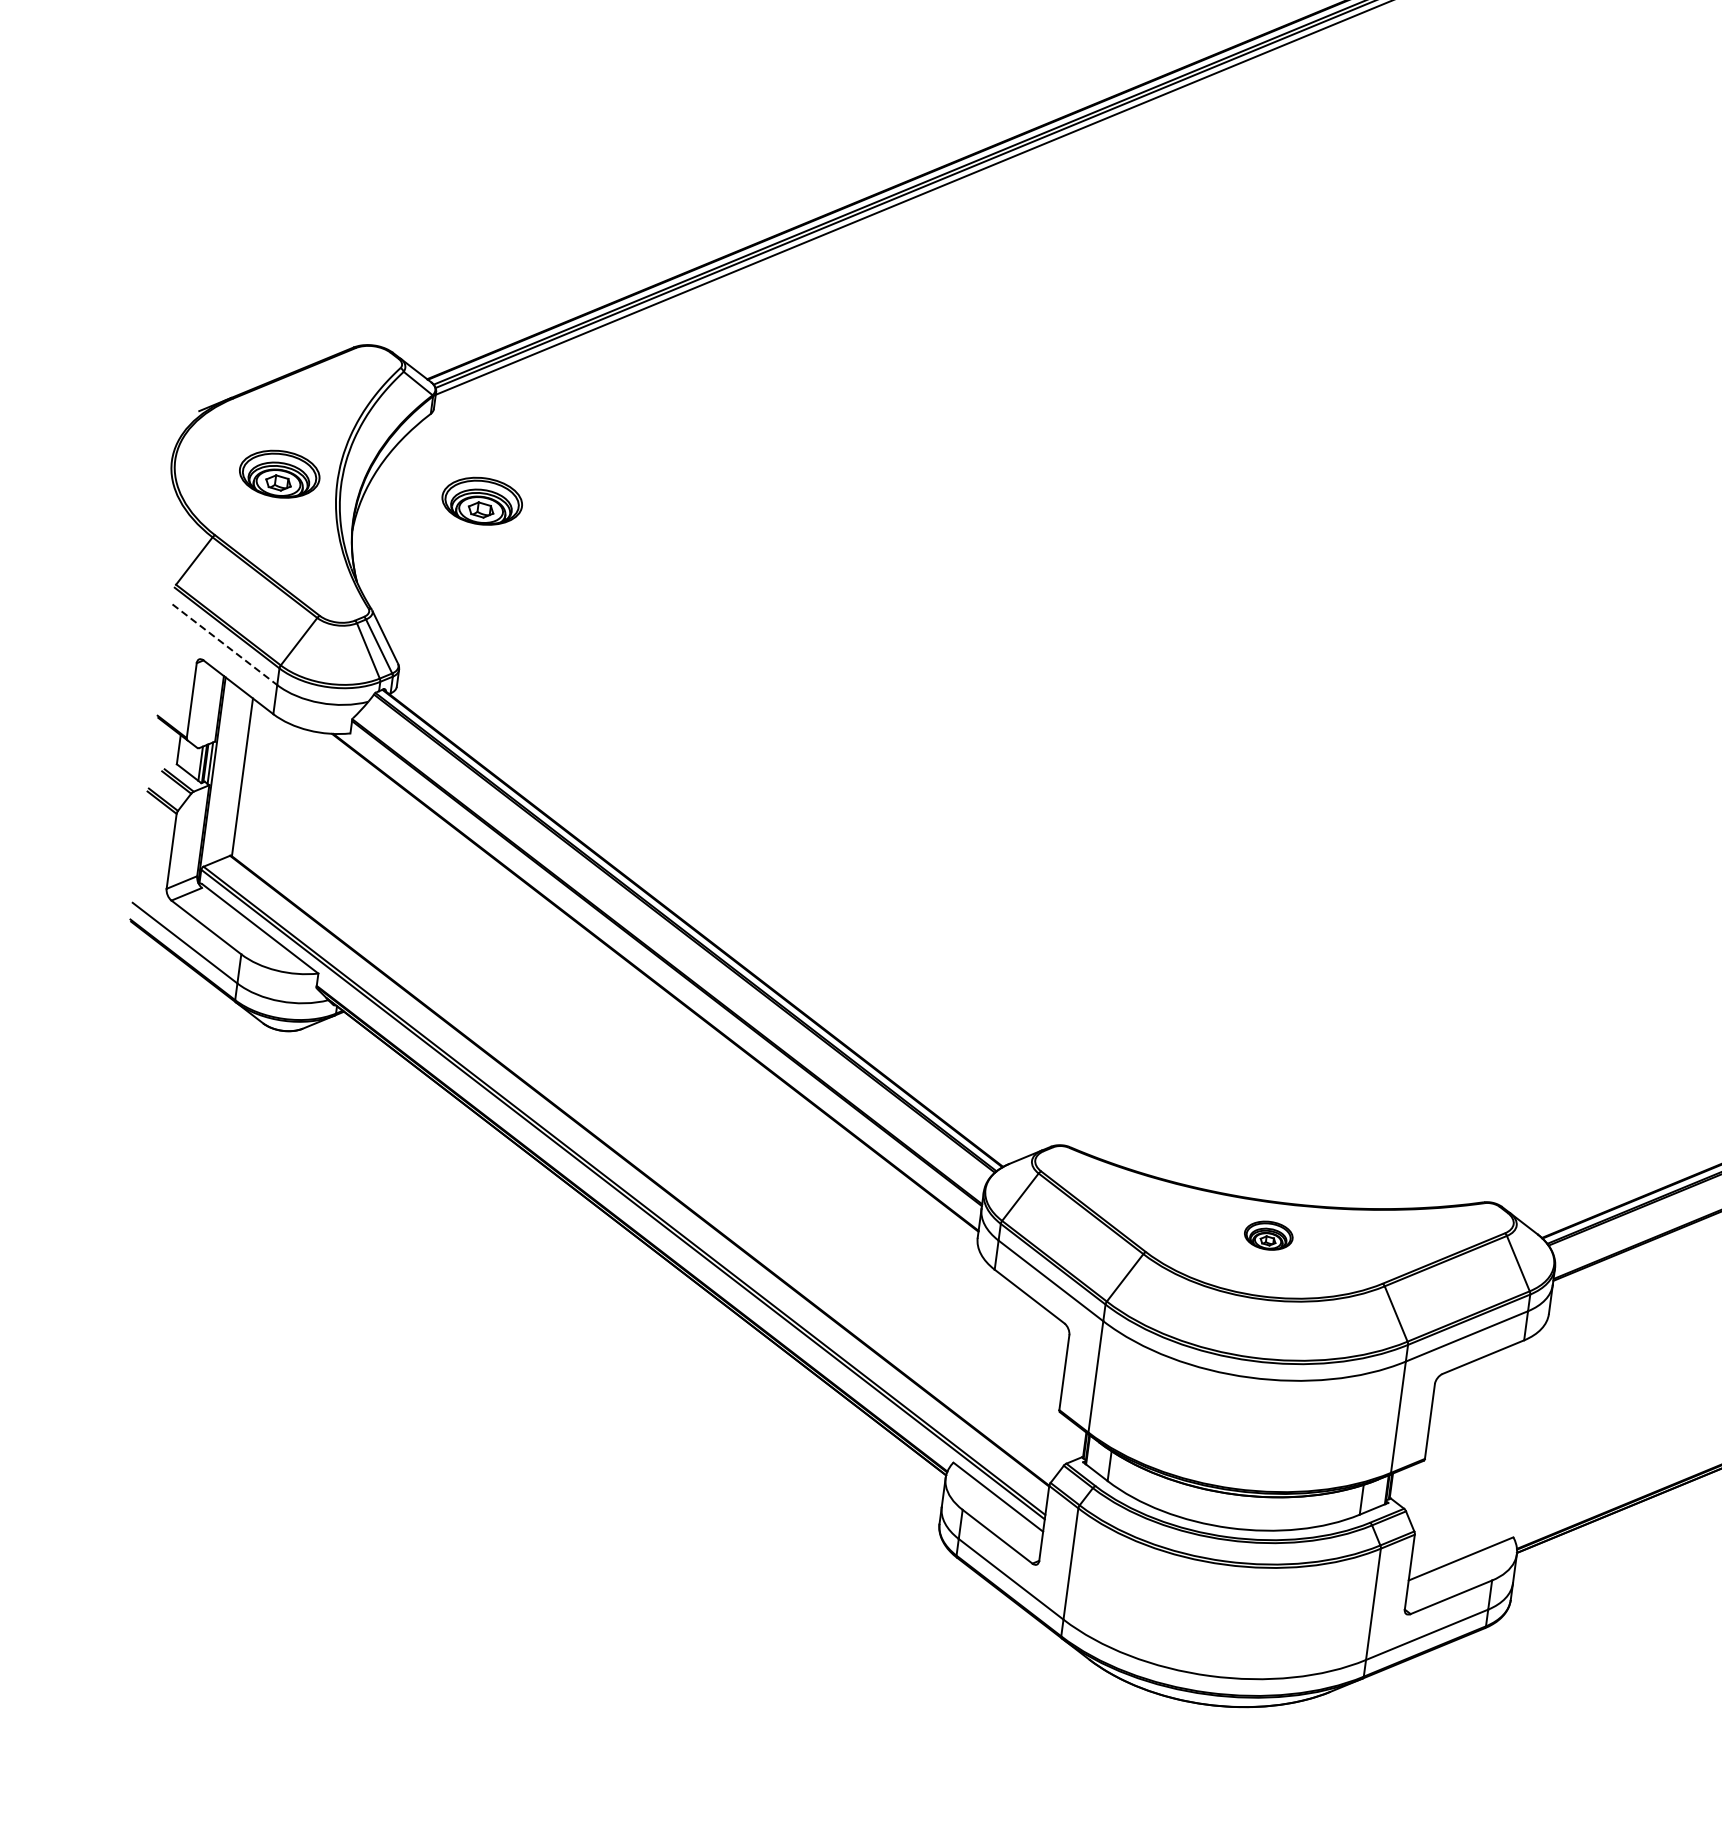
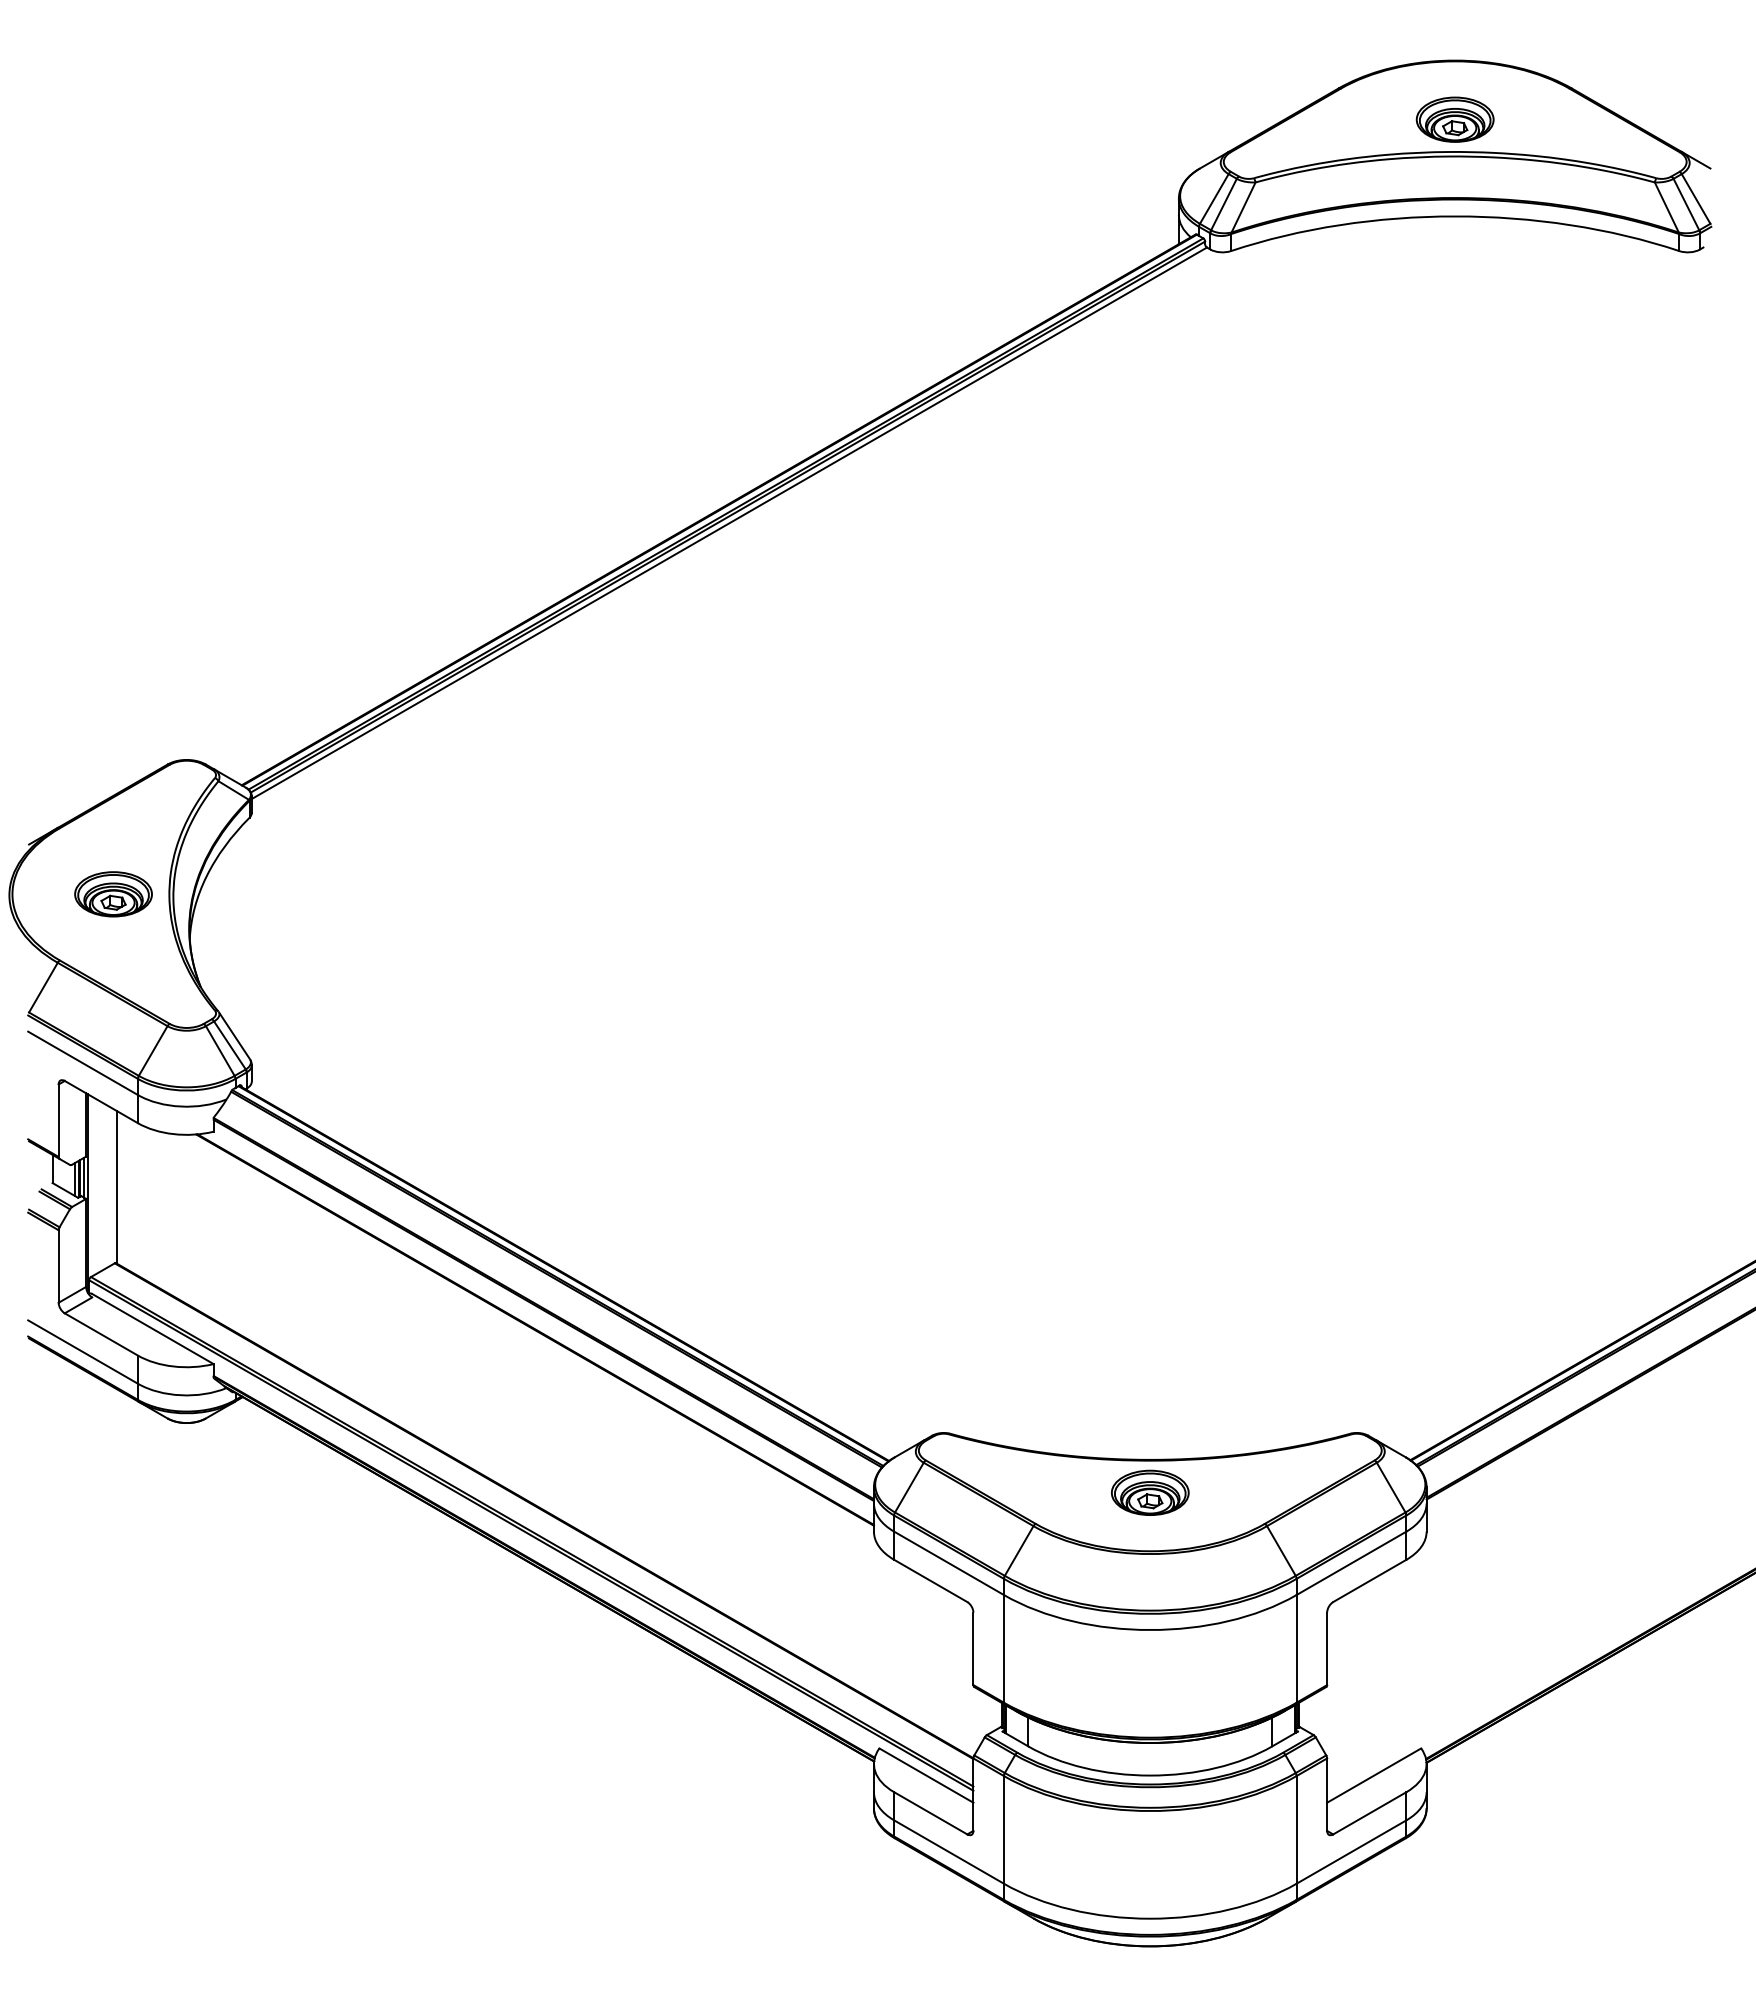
part: (482, 501) -> (309, 894), removed
line: (225, 644) -> (83, 1063), dashed -> solid
part: (1268, 1235) -> (1150, 1492), size x1.67

